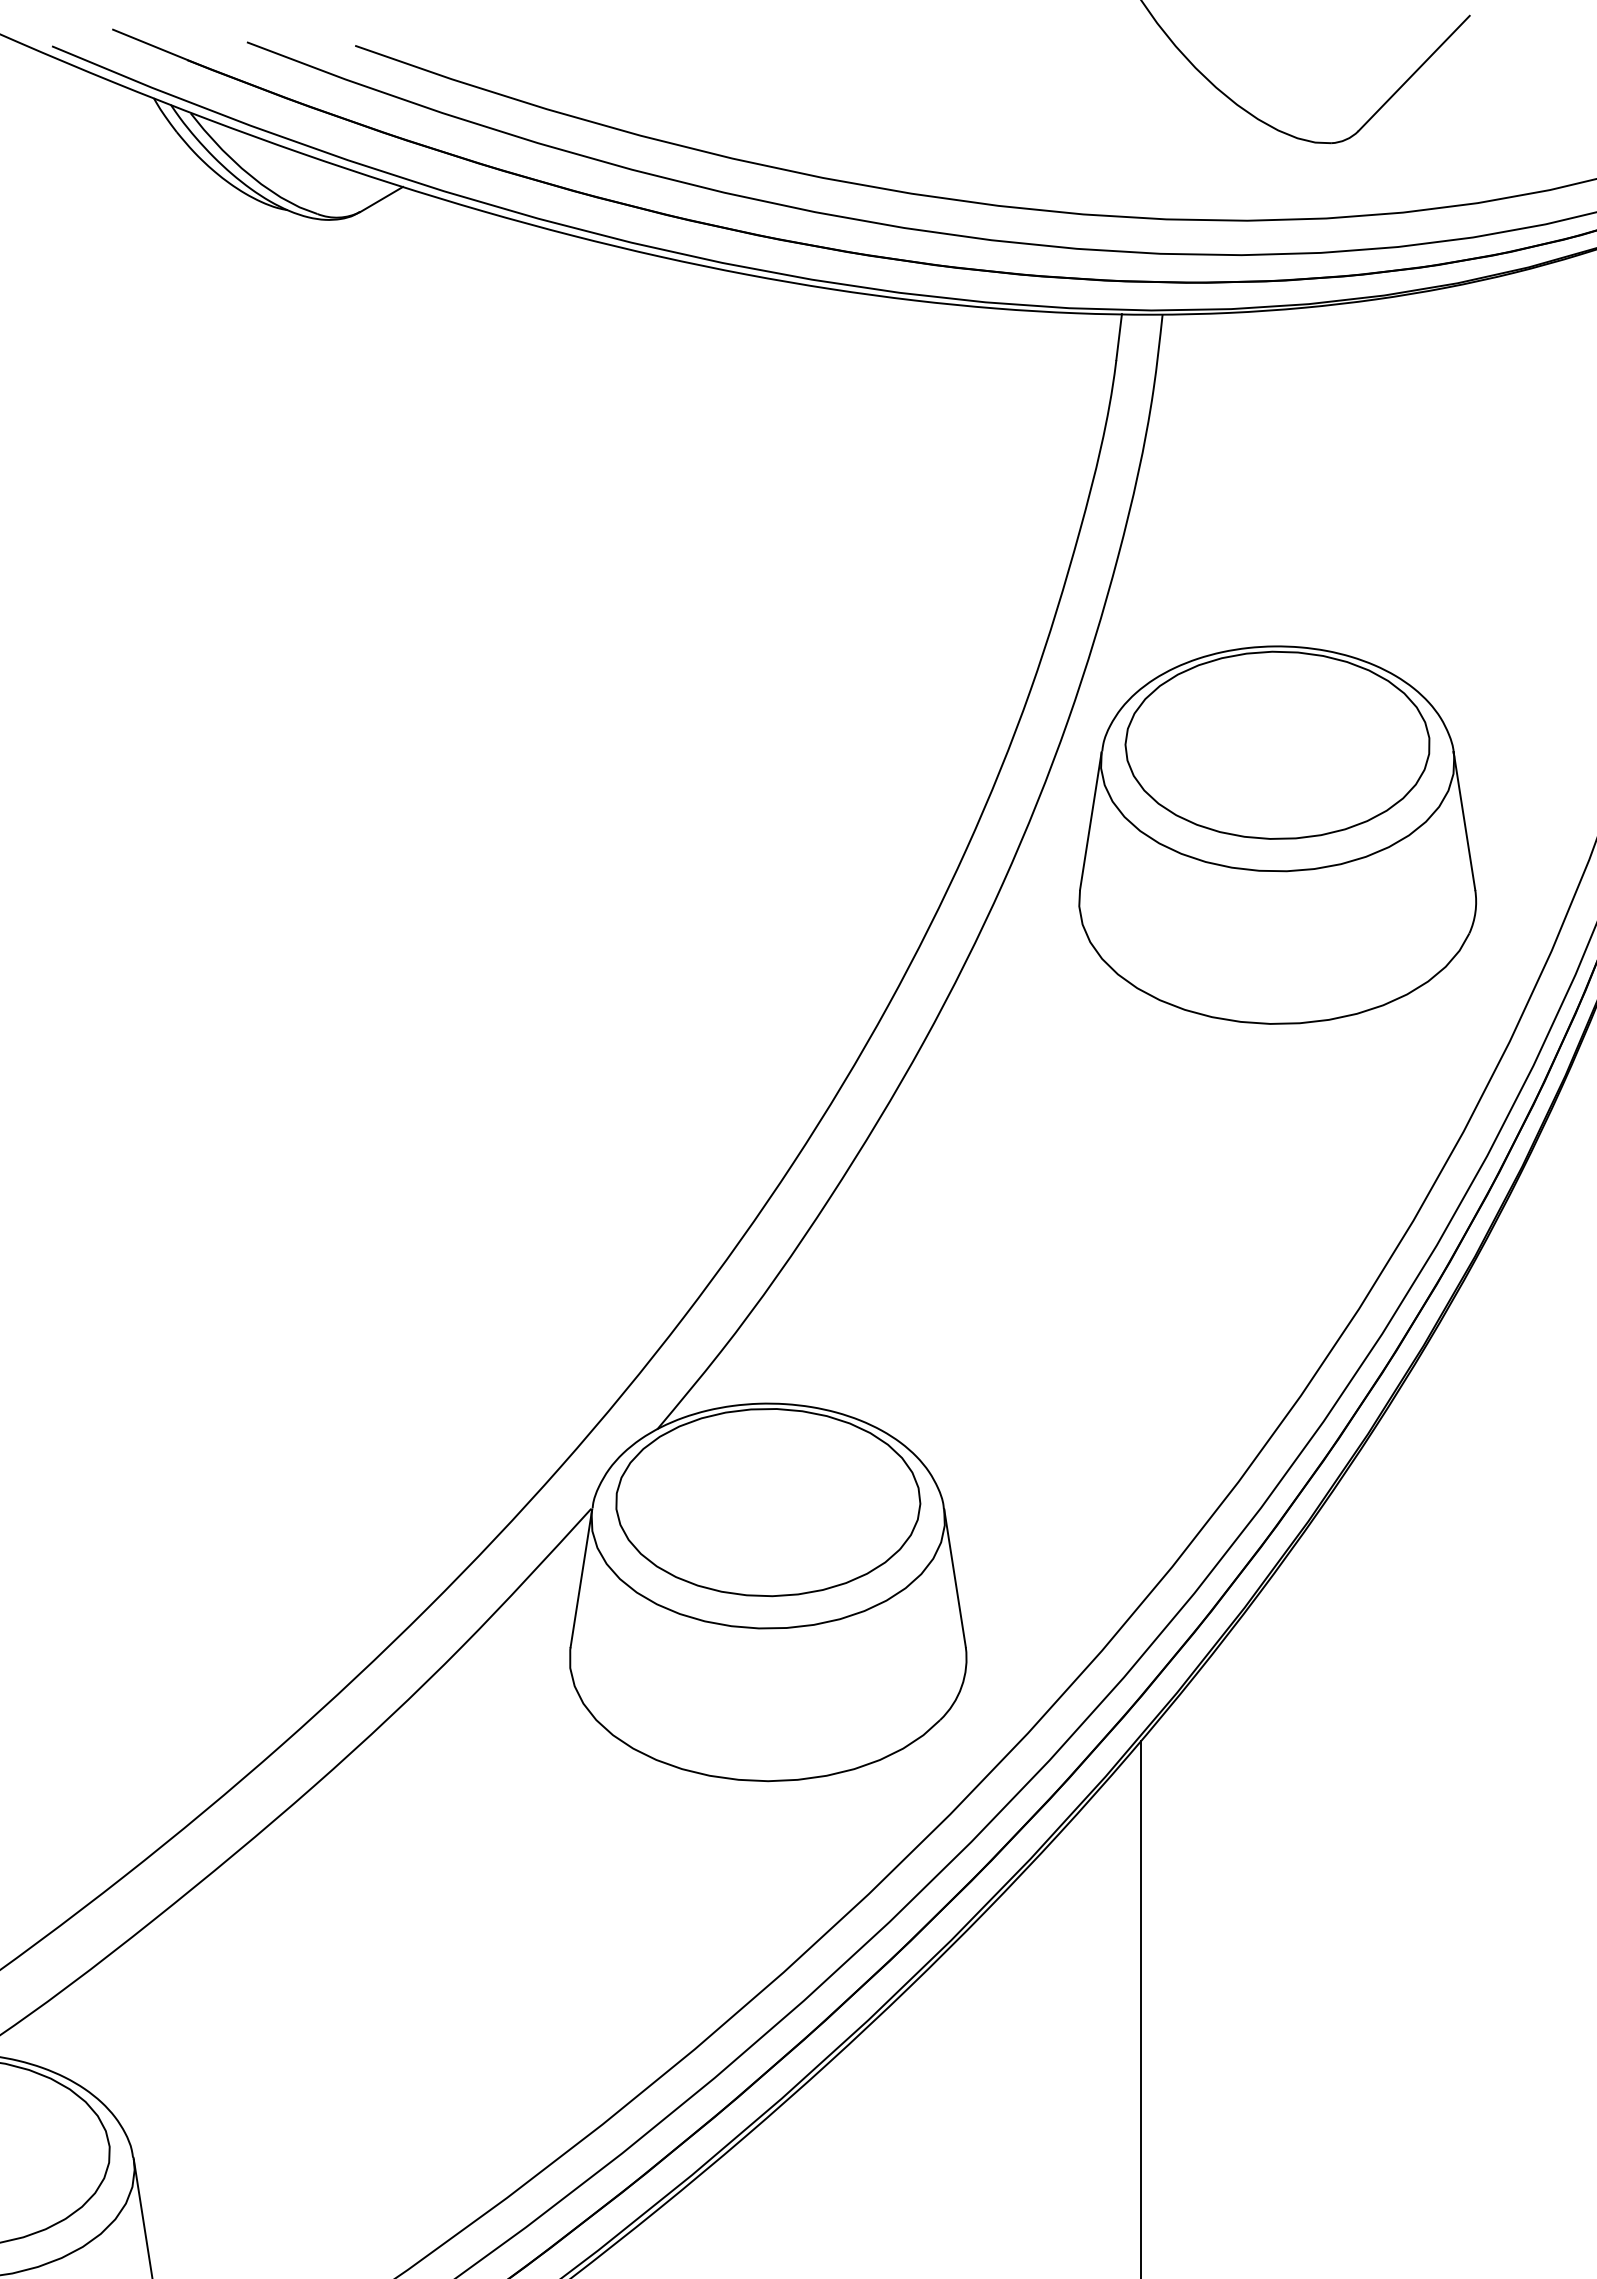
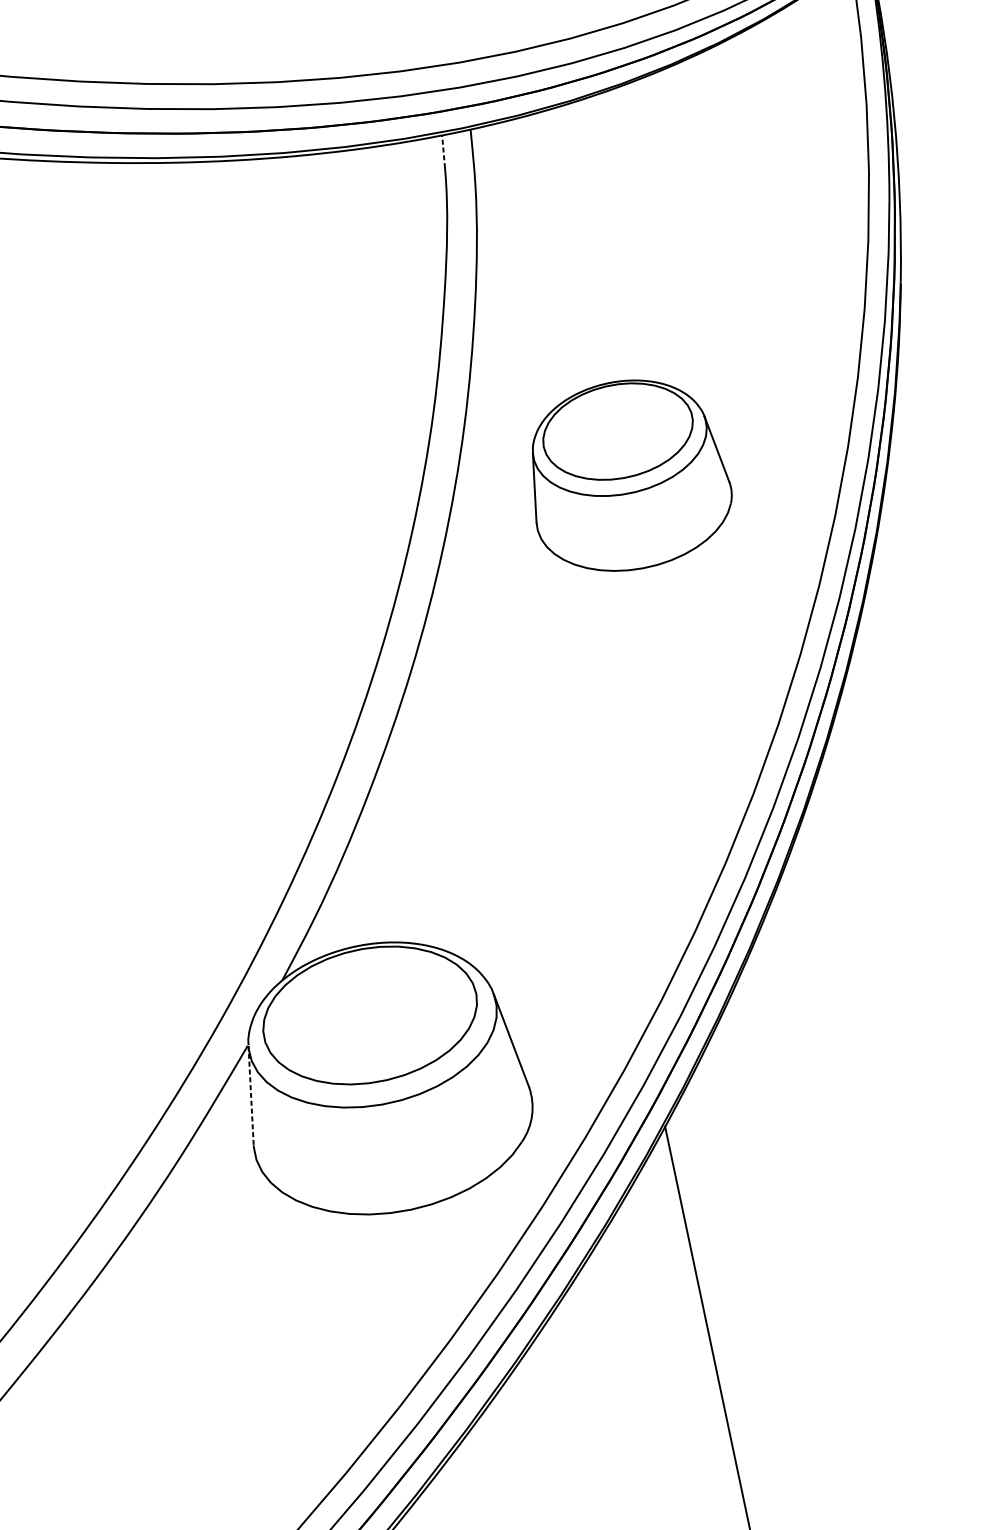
line: (1119, 336) -> (443, 151), solid -> dashed
part: (1277, 834) -> (627, 475), size x0.7
line: (581, 1578) -> (251, 1095), solid -> dashed

